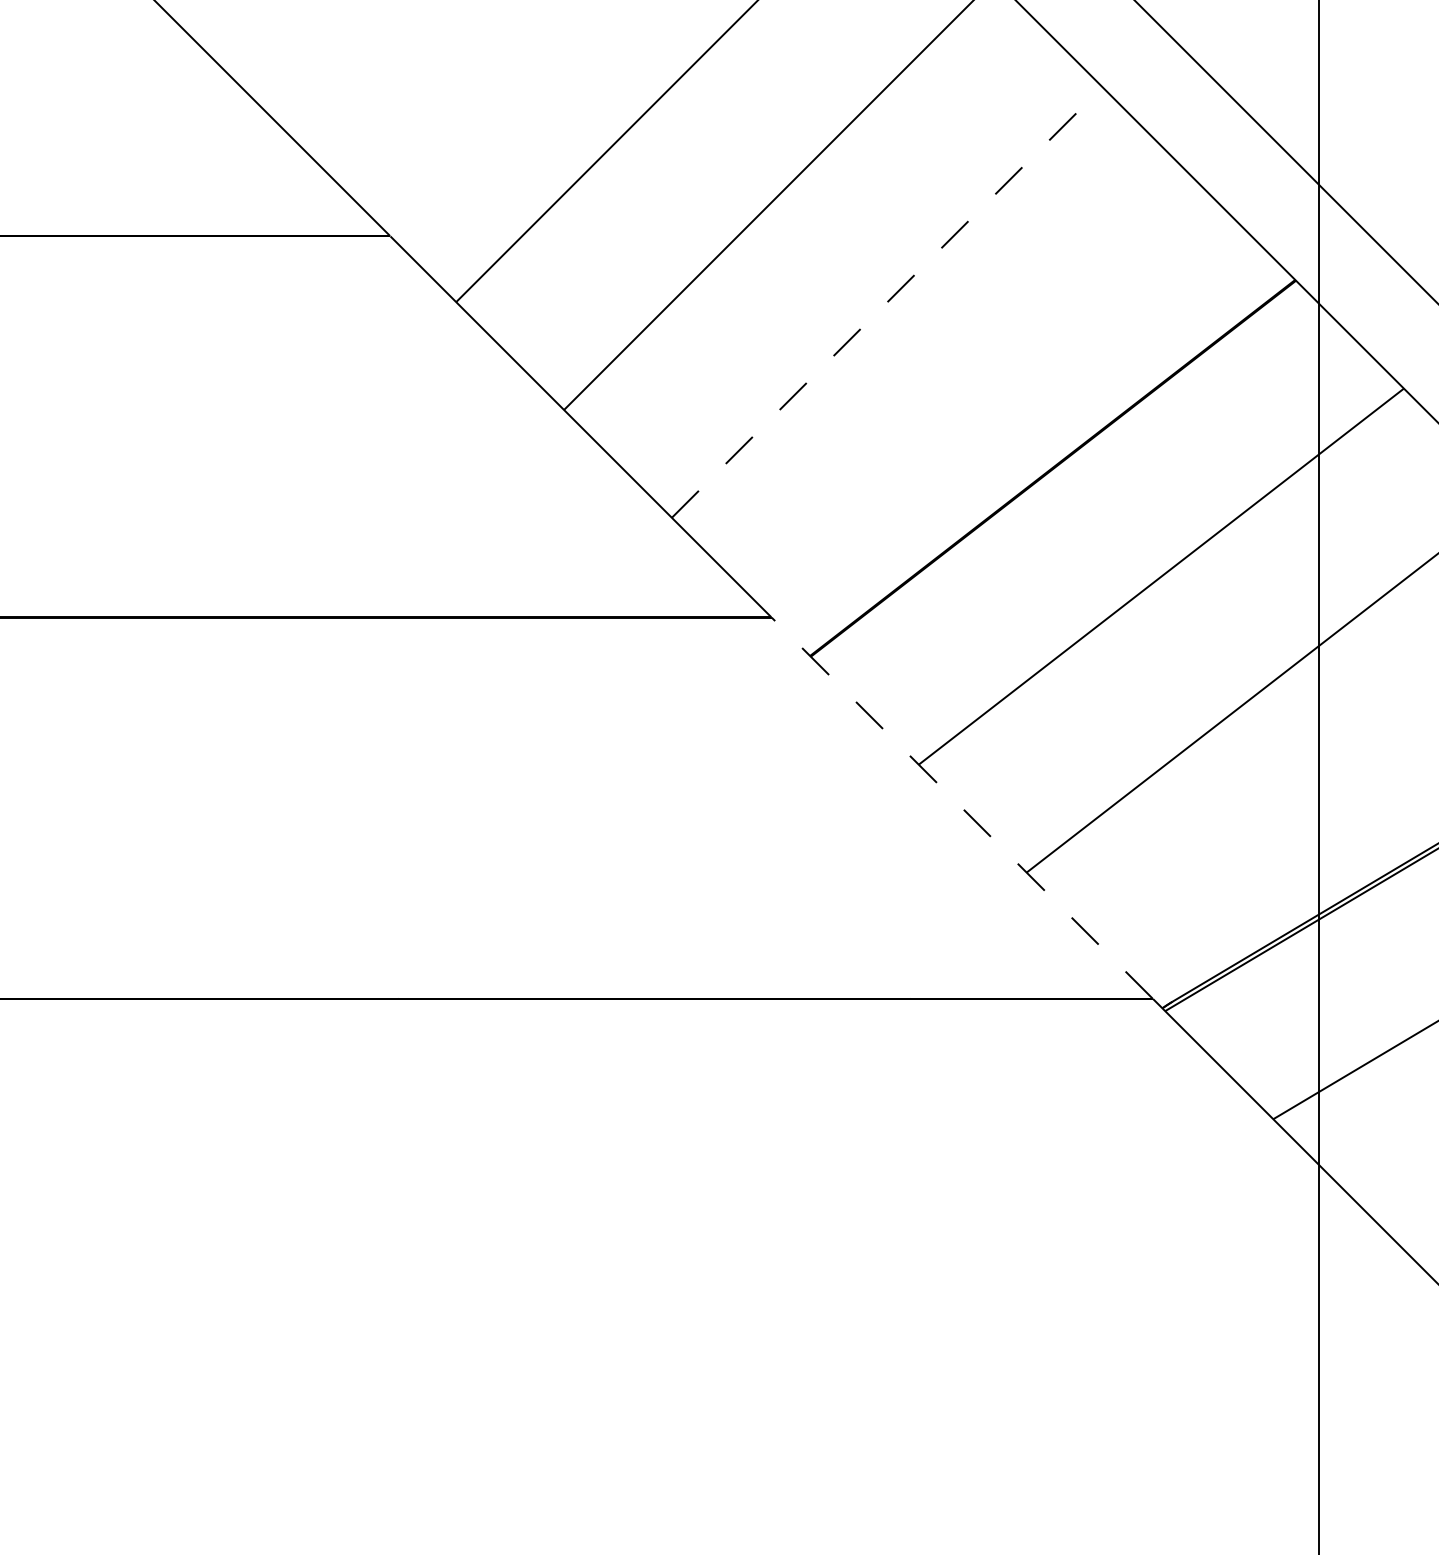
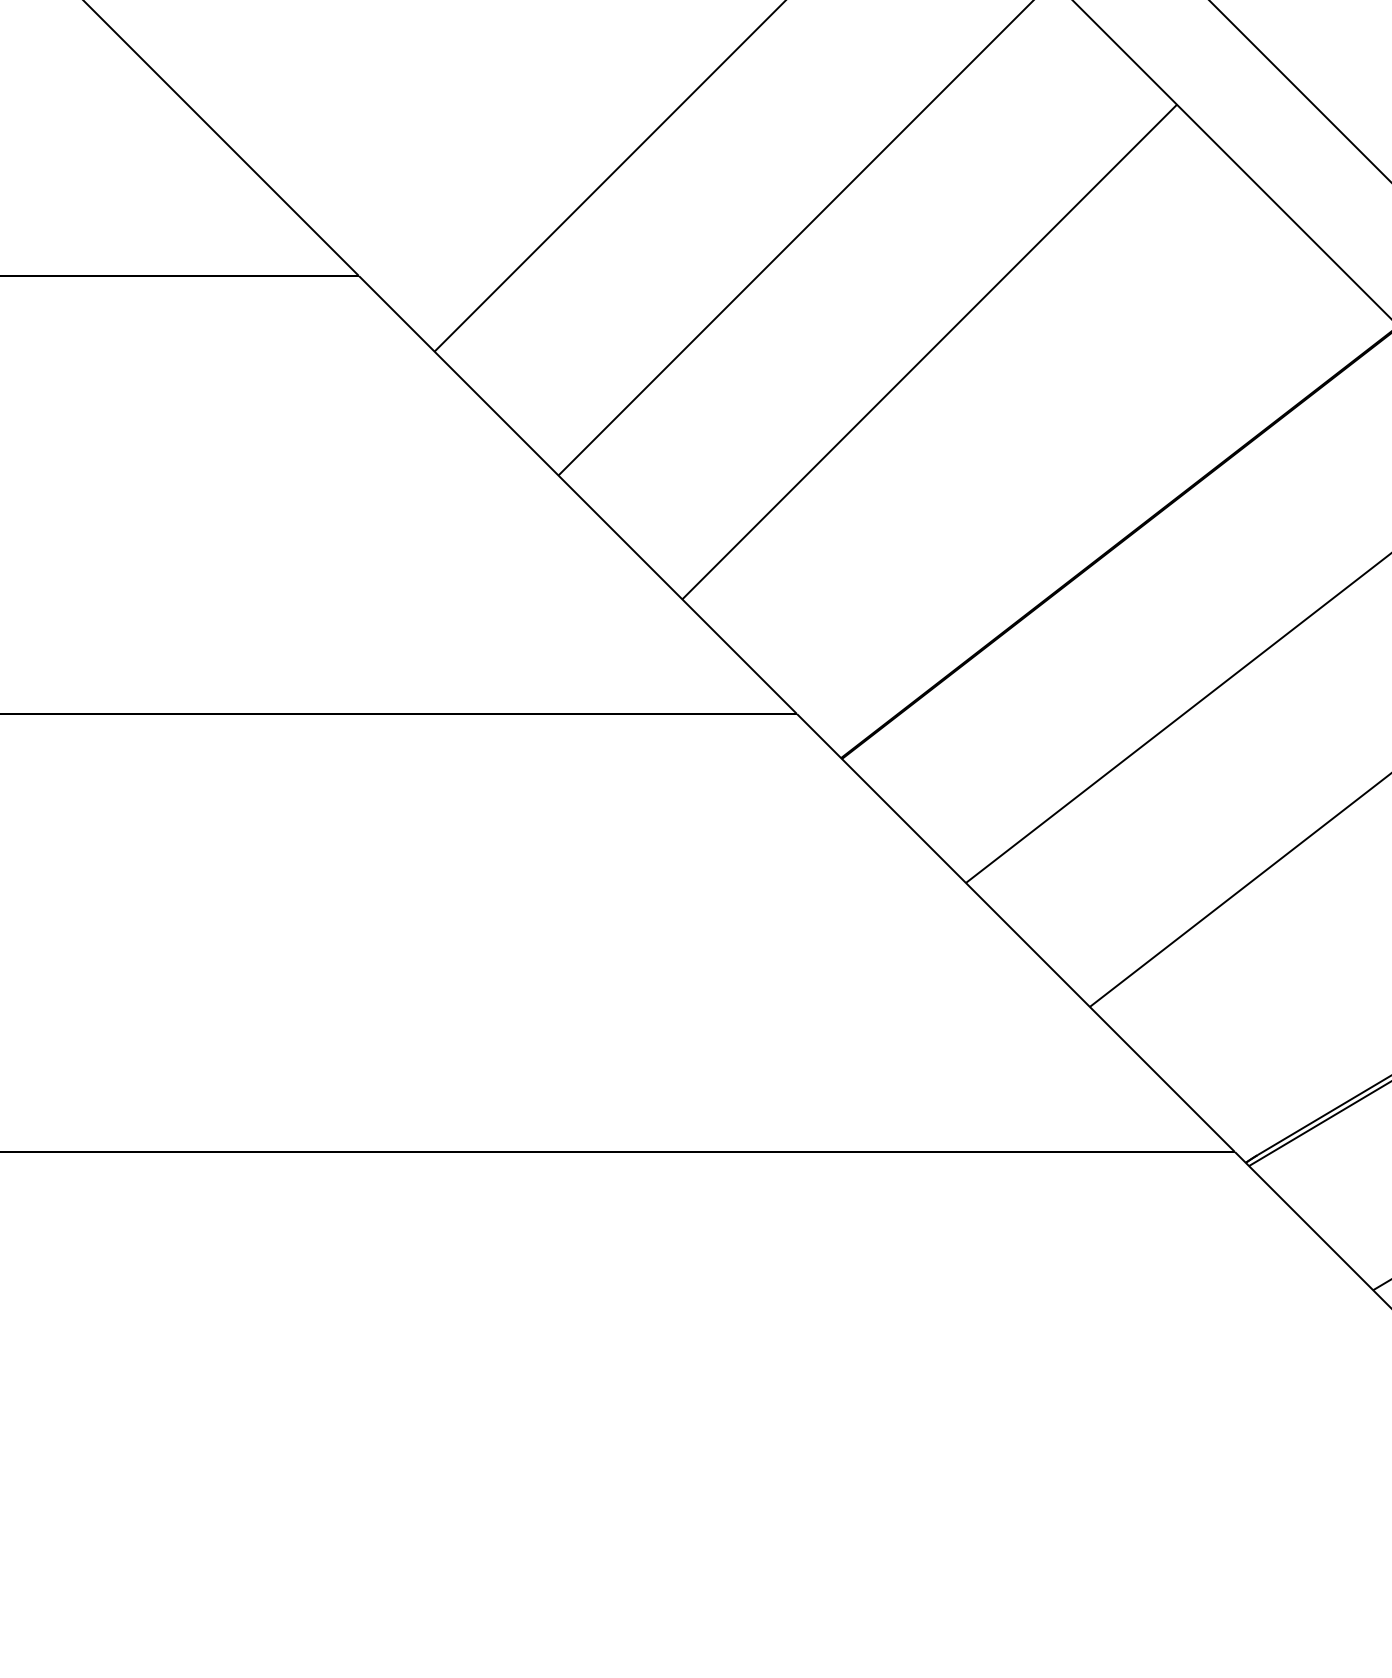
line: (887, 302) -> (930, 352), dashed -> solid
line: (961, 807) -> (1015, 932), dashed -> solid

